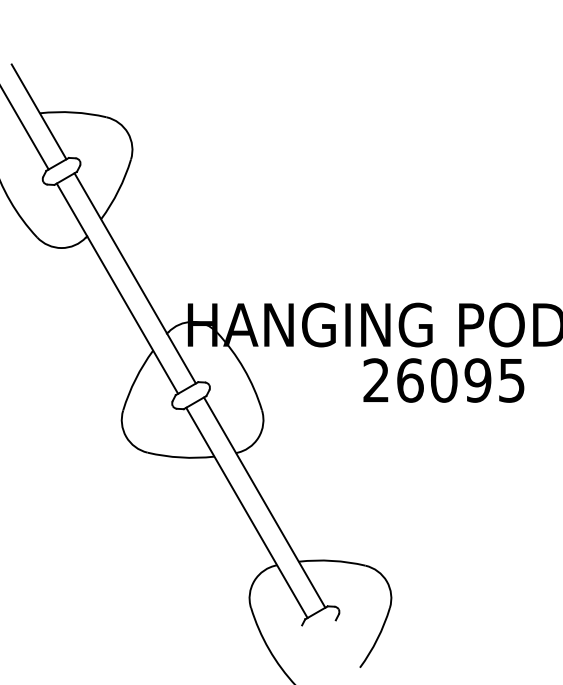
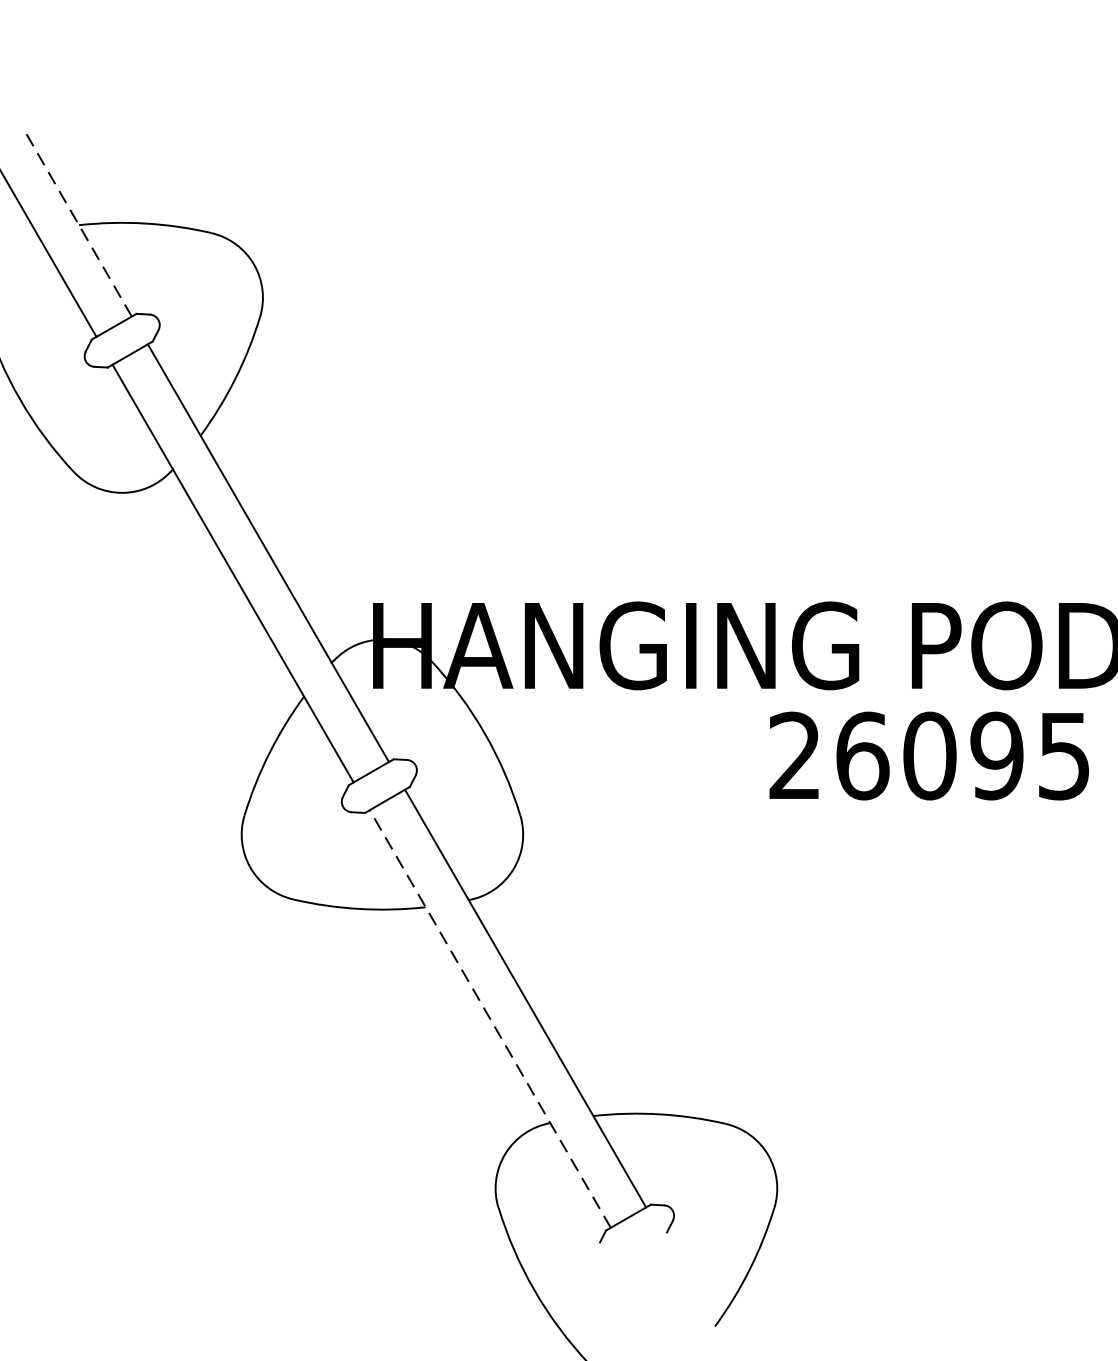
line: (39, 111) -> (78, 221), solid -> dashed
text: (443, 380) -> (928, 755), moved
line: (246, 512) -> (489, 1018), solid -> dashed

